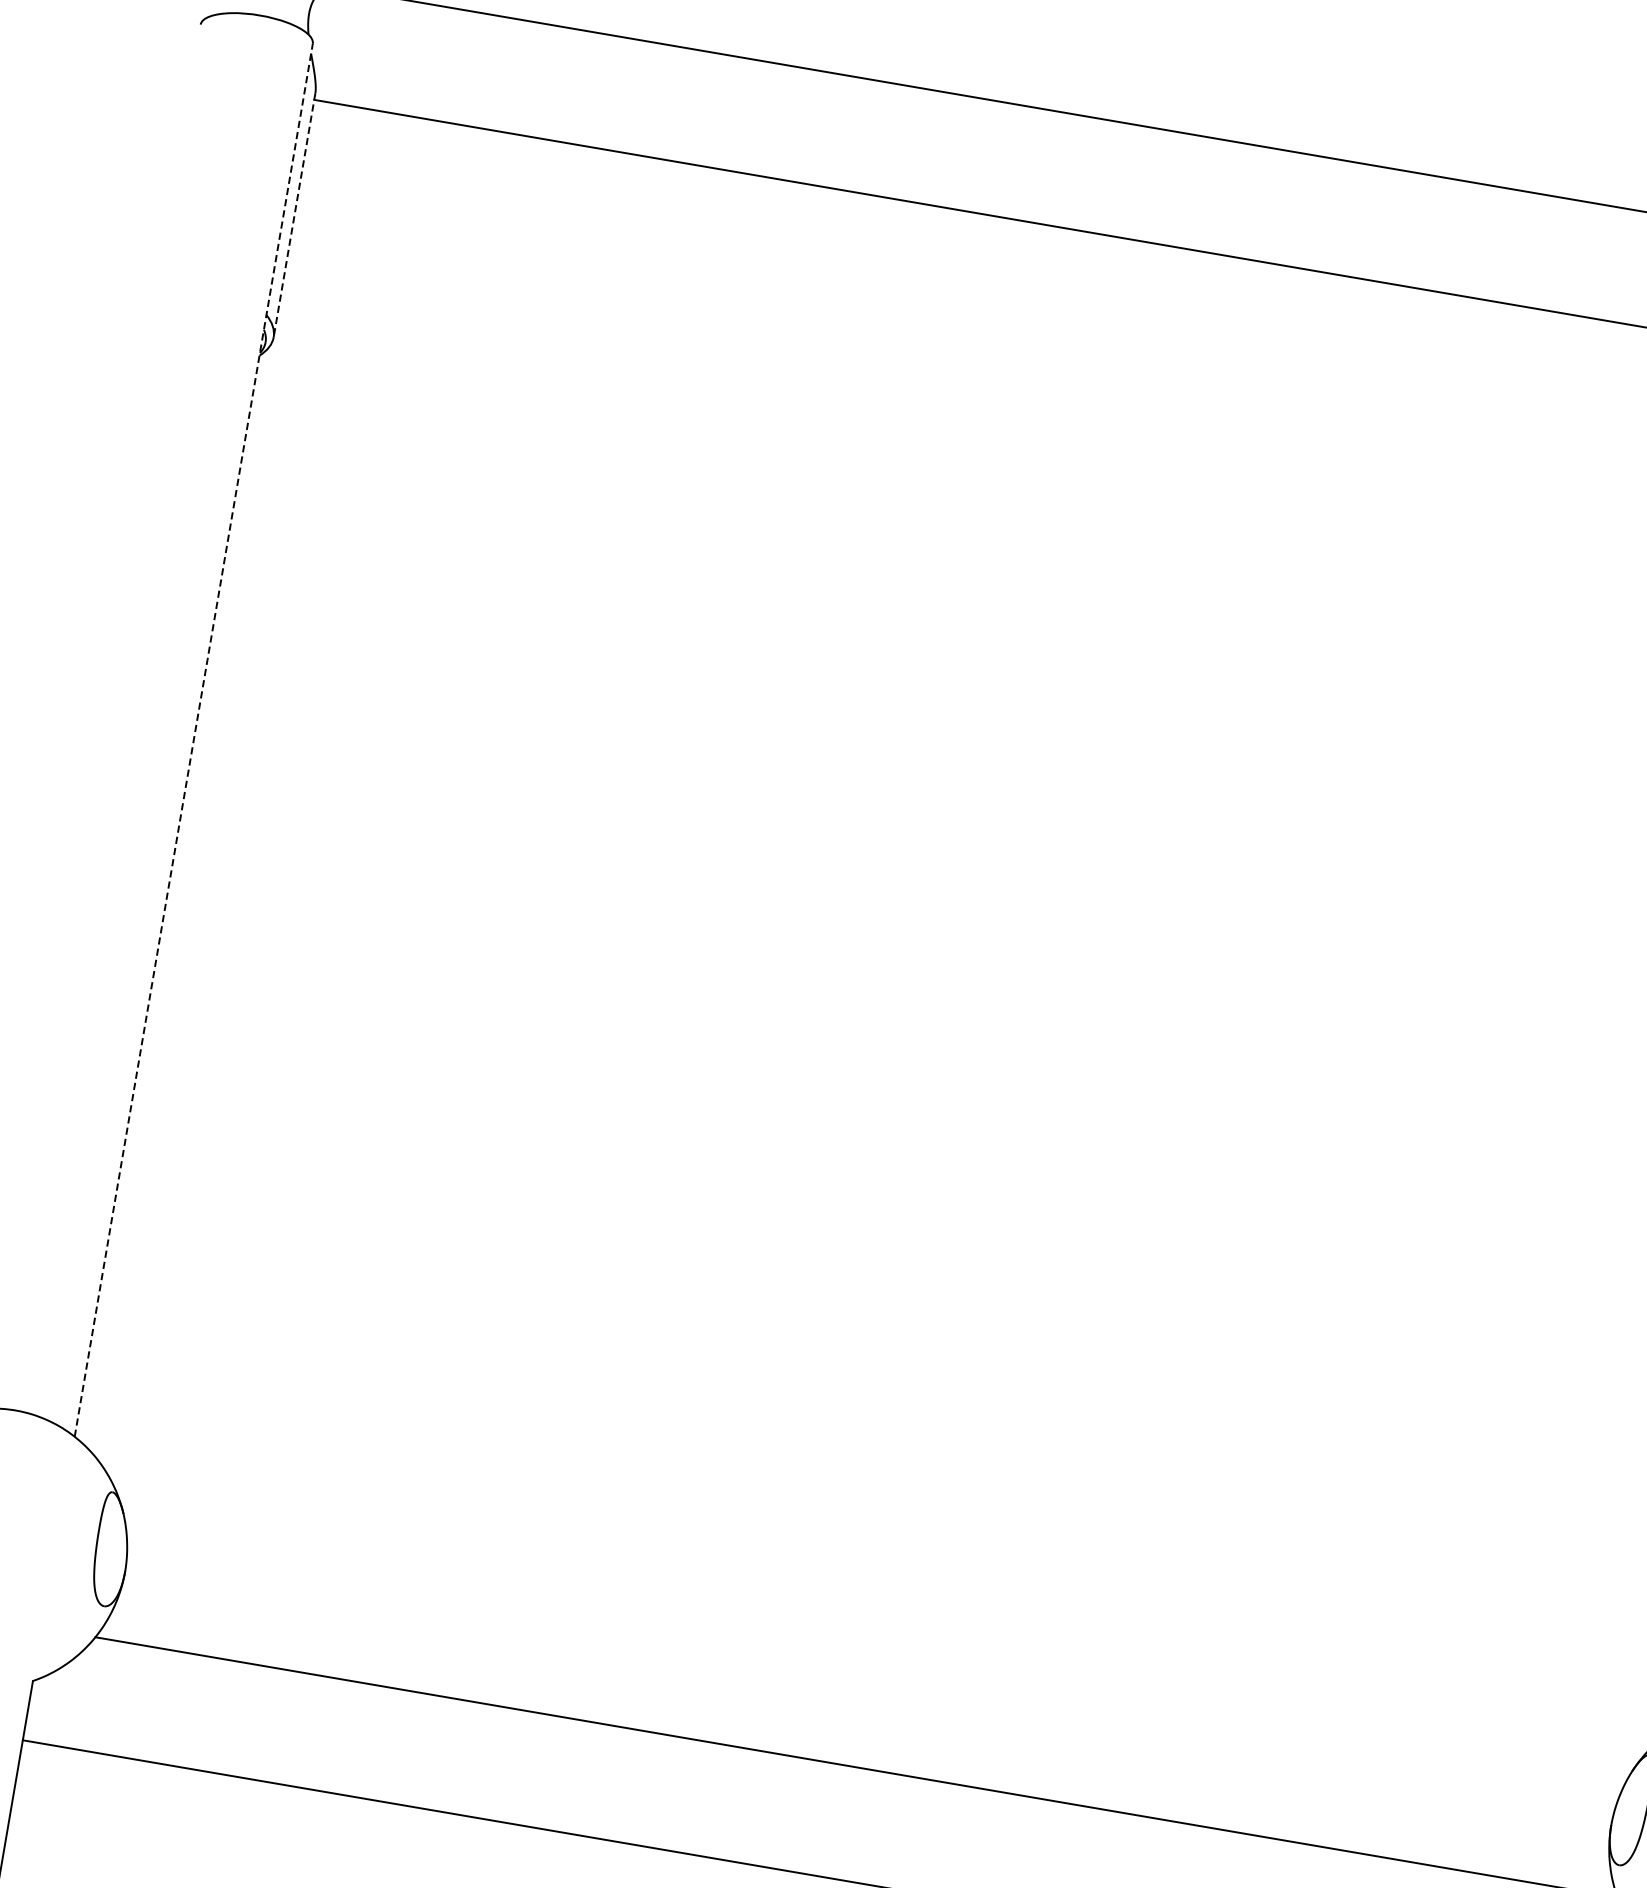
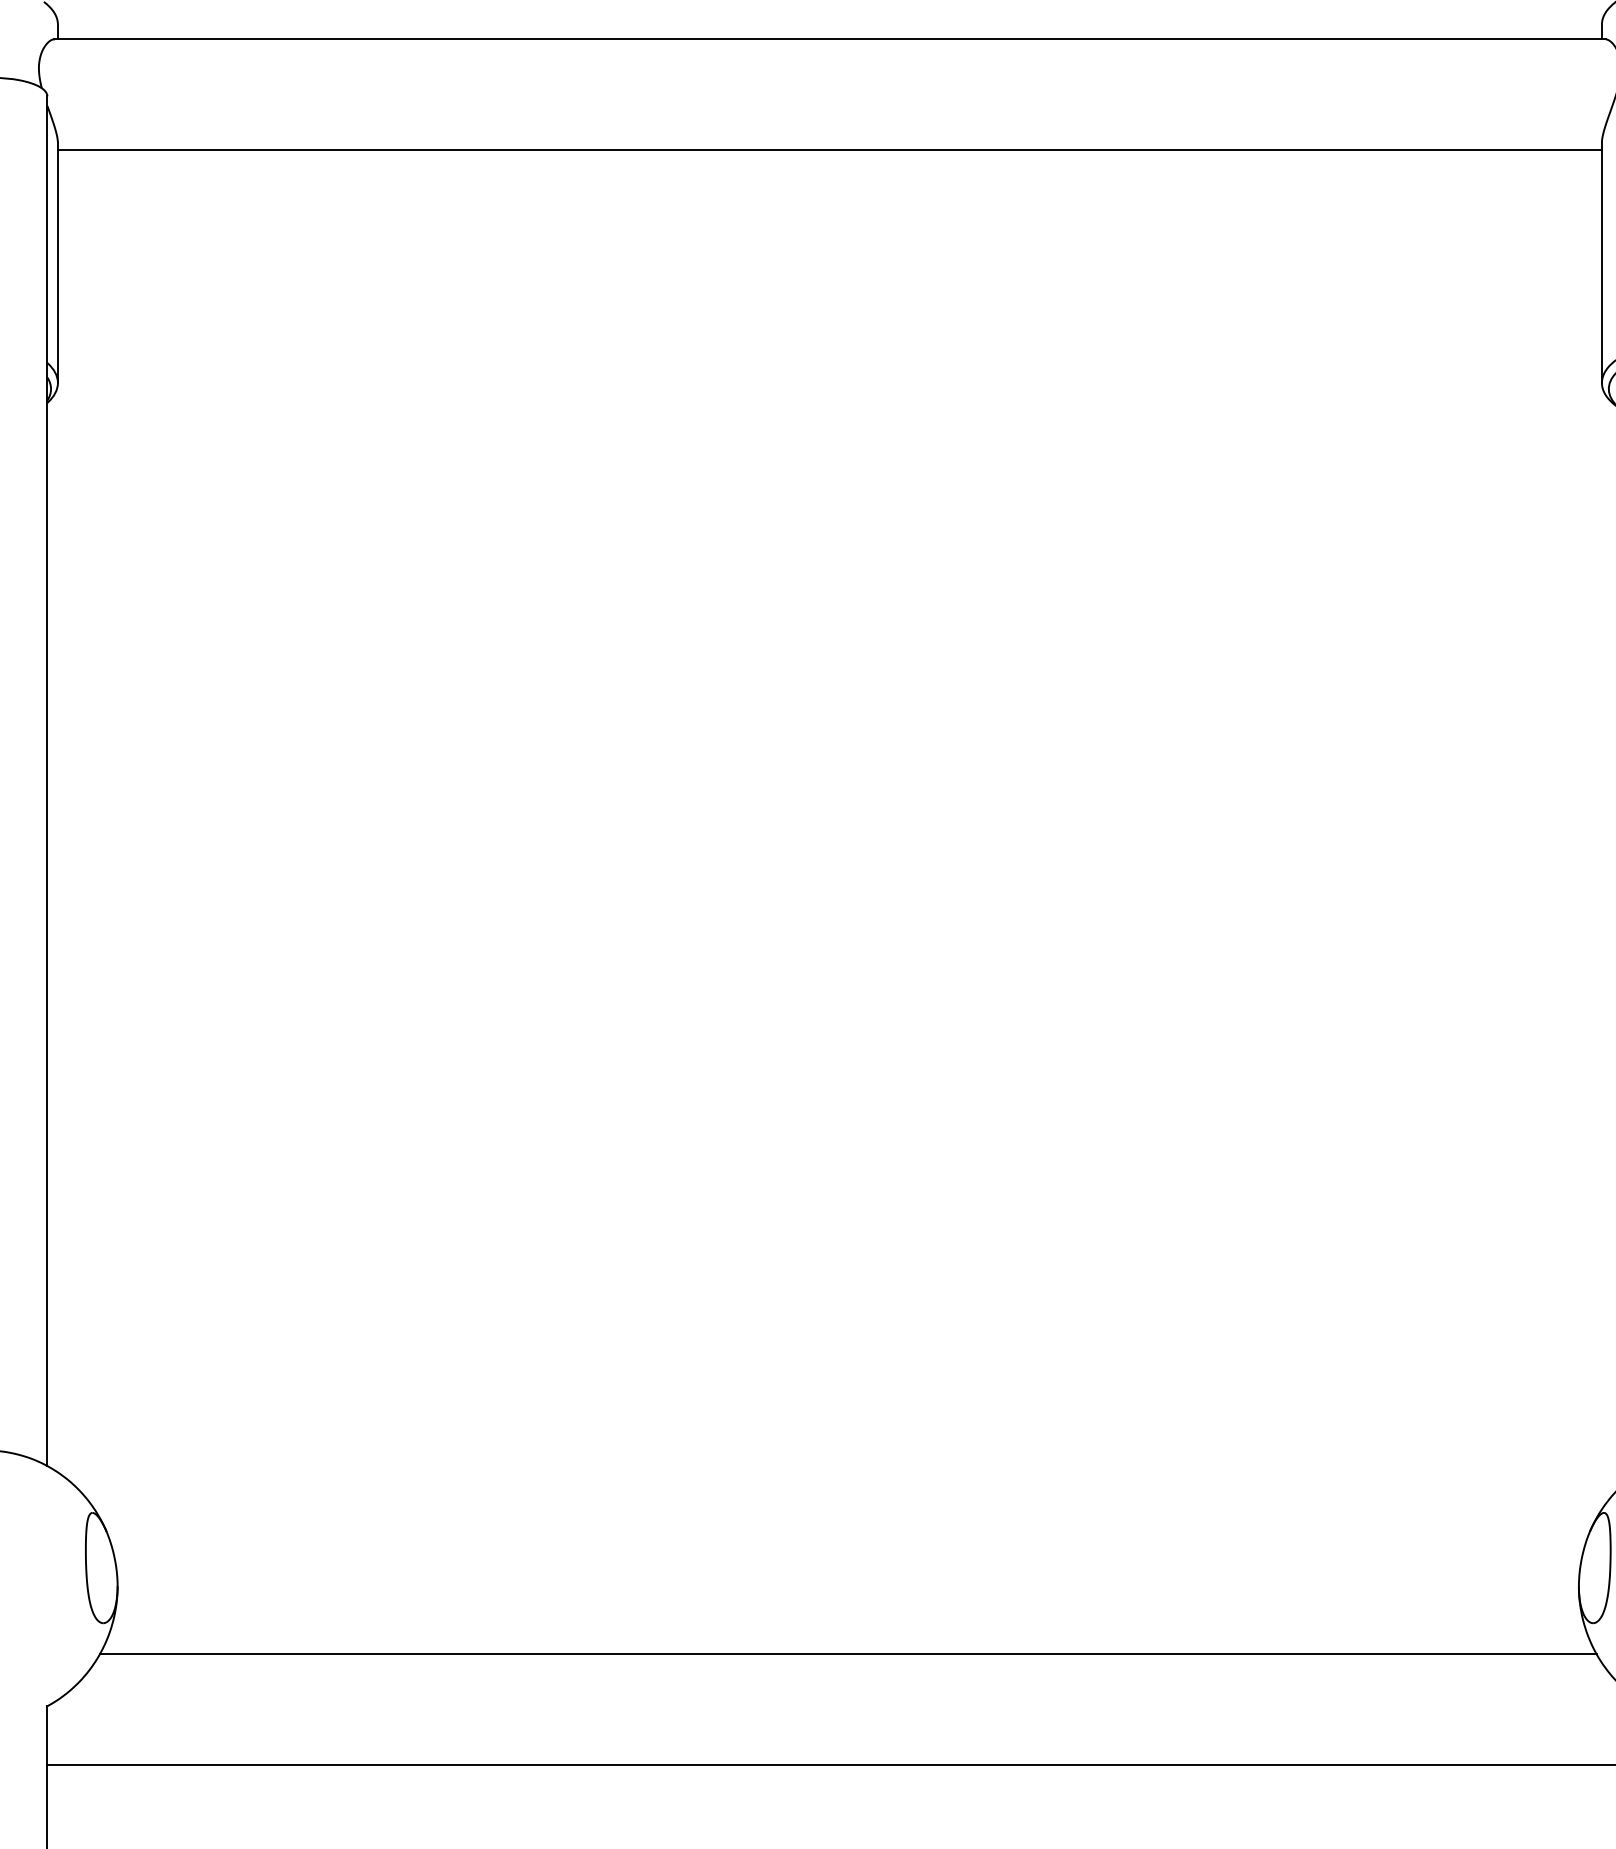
line: (294, 215) -> (57, 263), dashed -> solid
line: (193, 740) -> (47, 781), dashed -> solid

